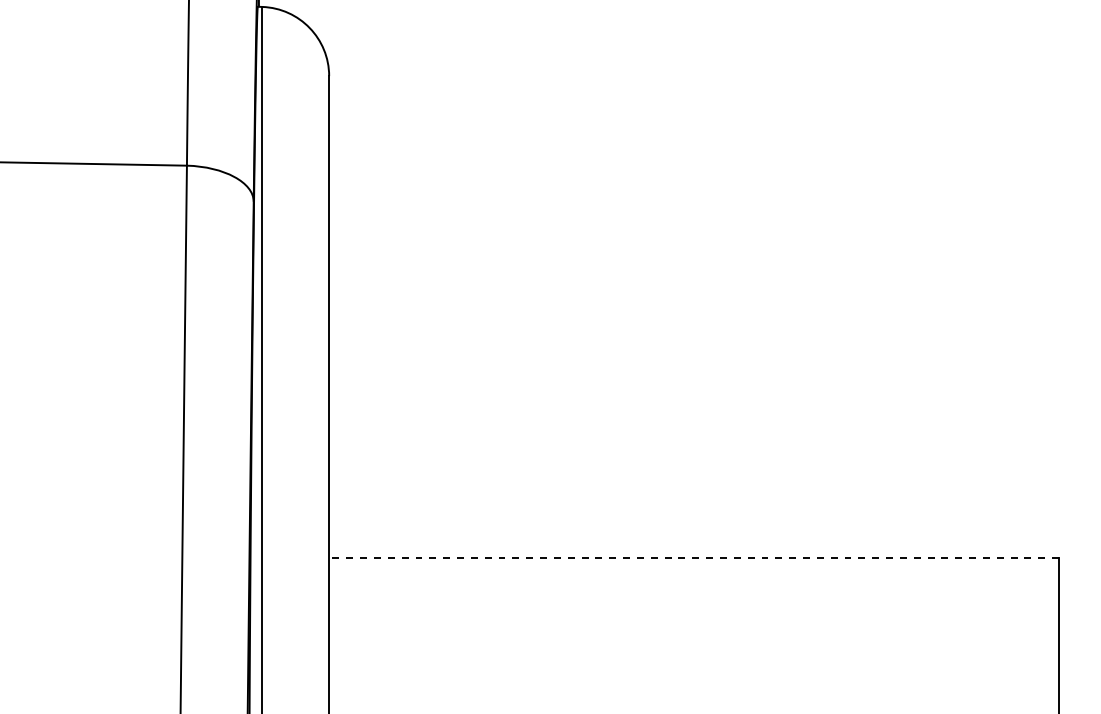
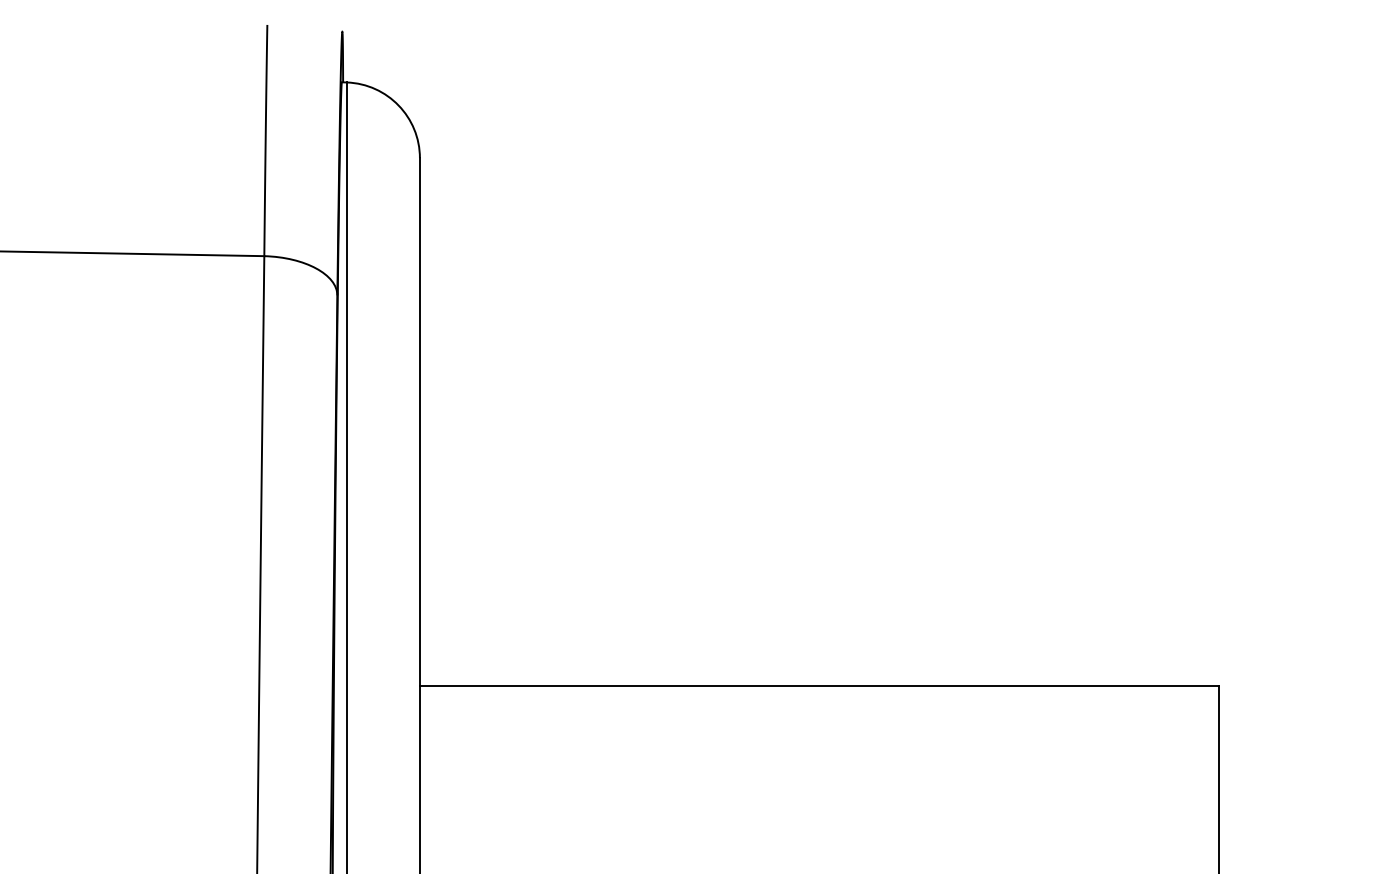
line: (693, 558) -> (818, 685), dashed -> solid

